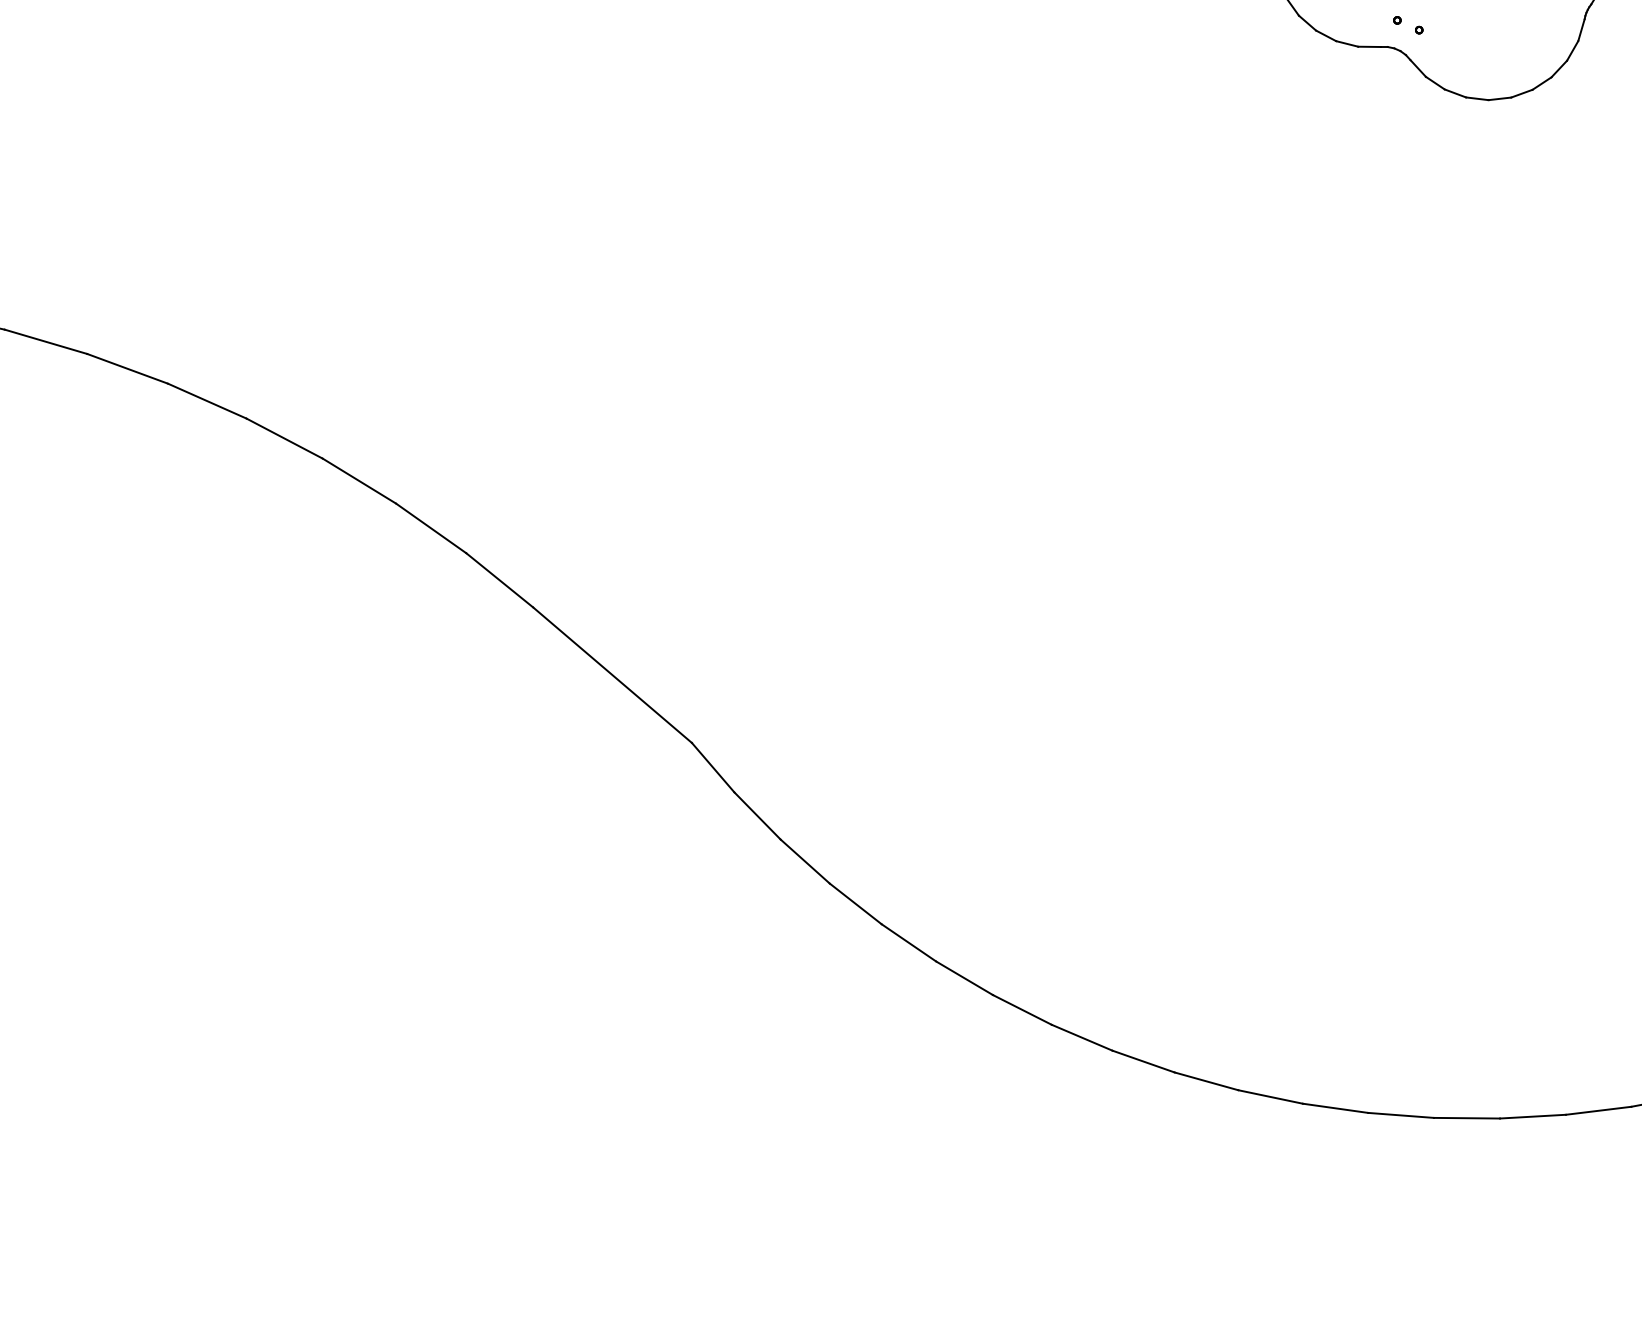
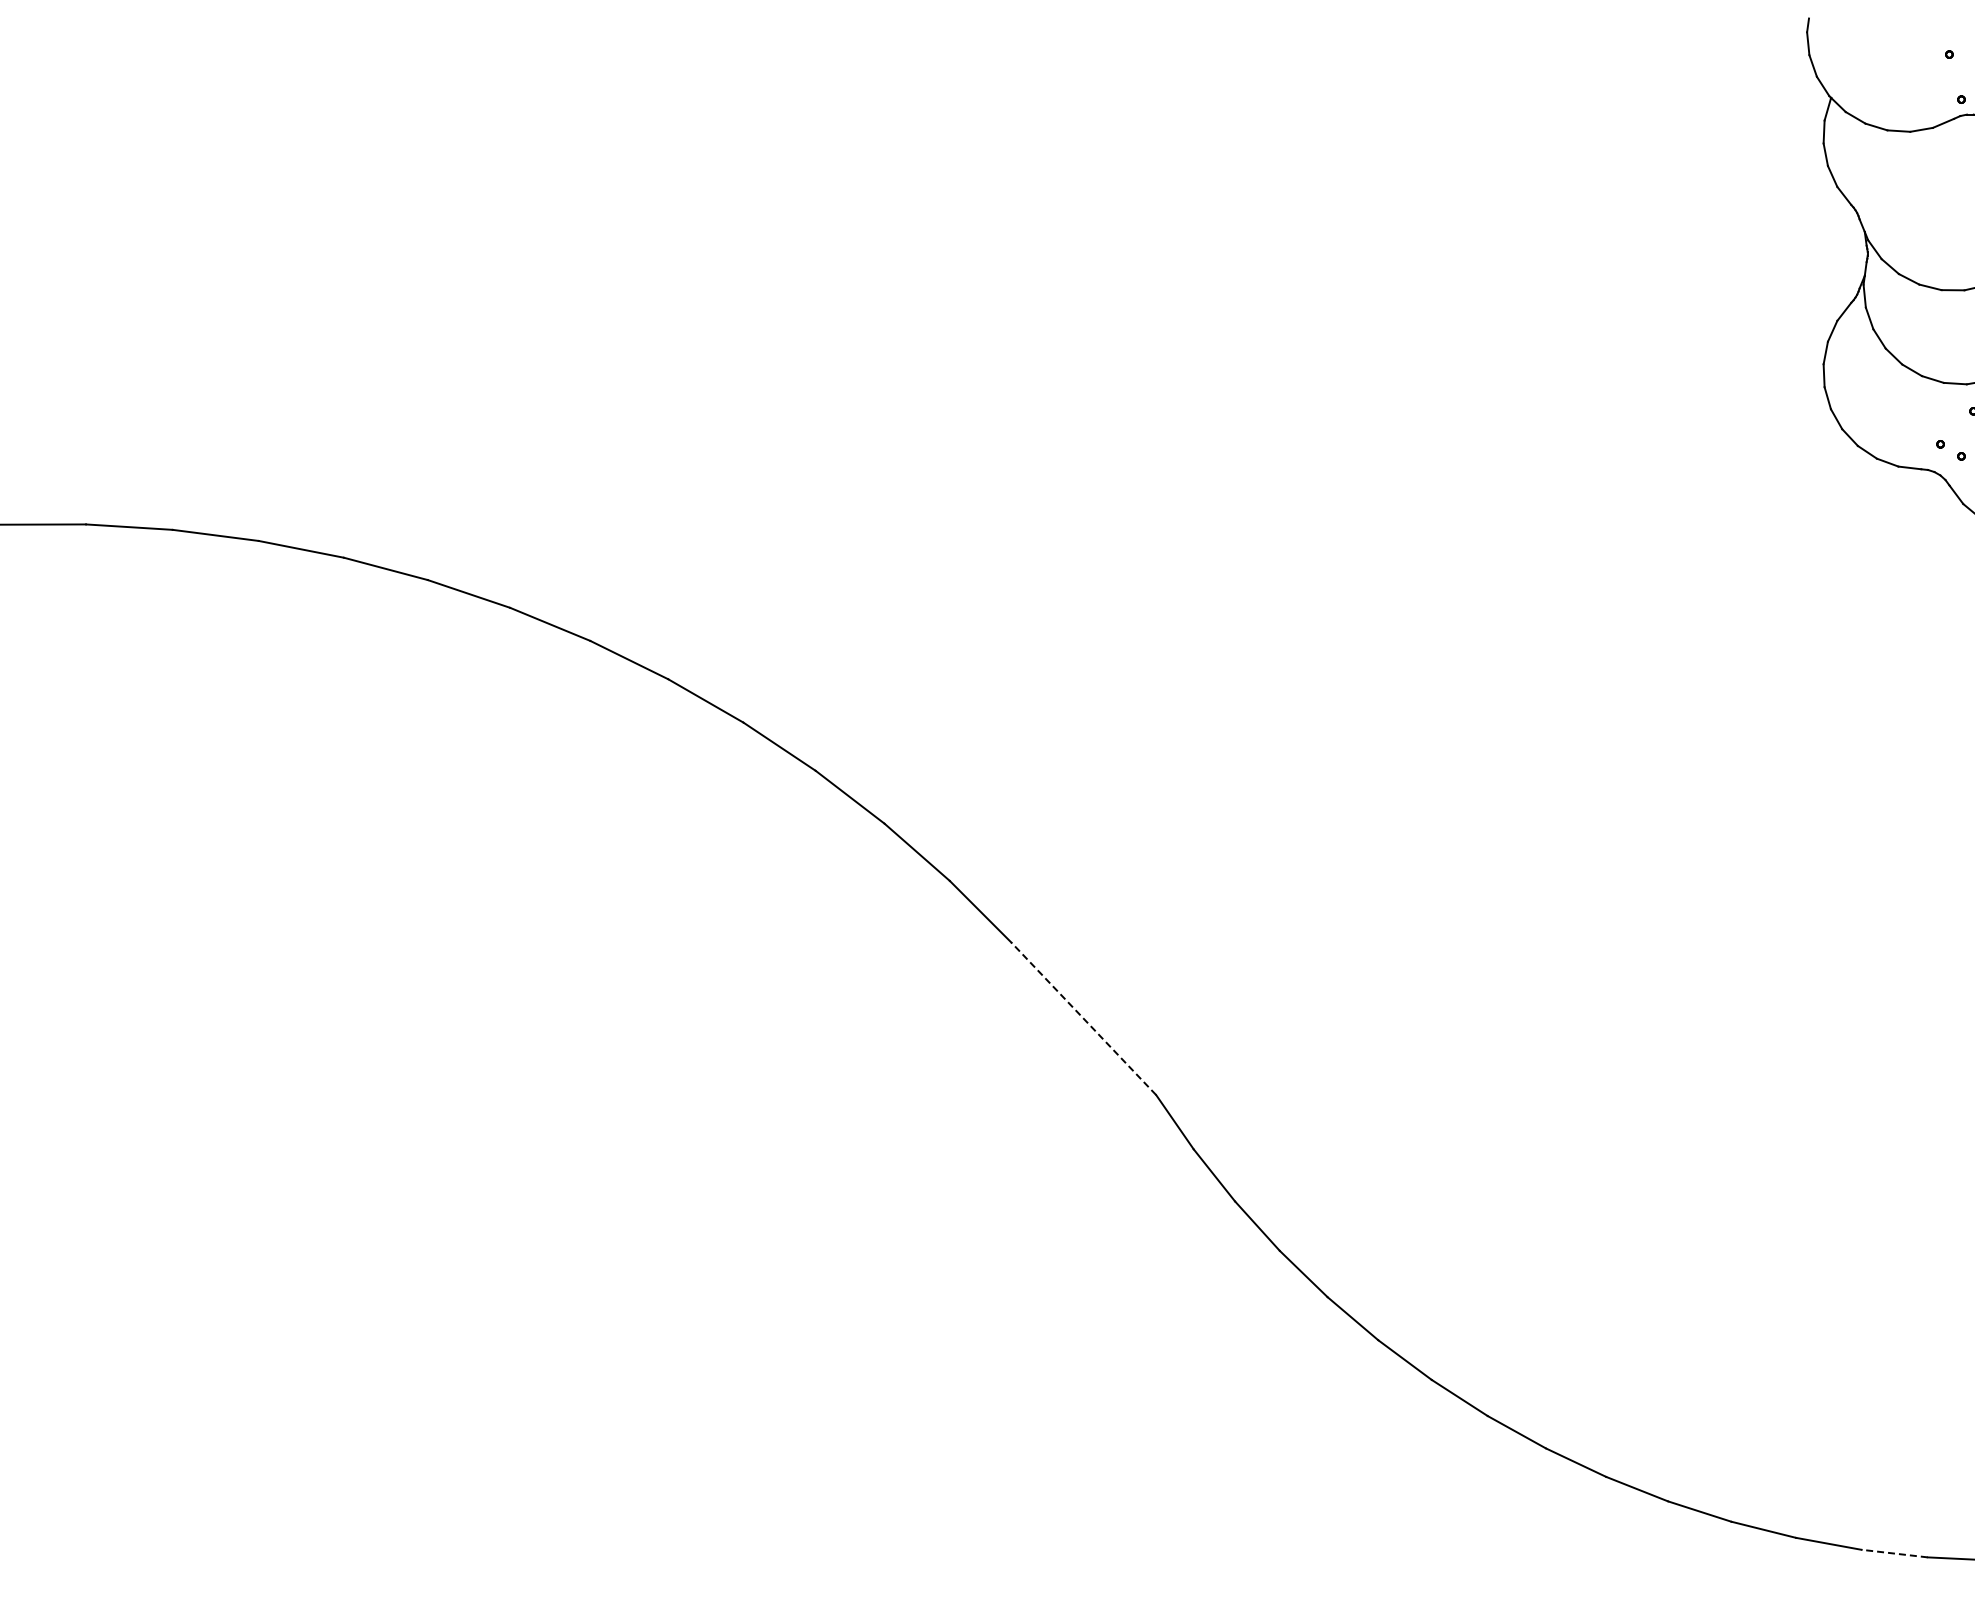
line: (612, 674) -> (1083, 1018), solid -> dashed
line: (1466, 1118) -> (1894, 1553), solid -> dashed

